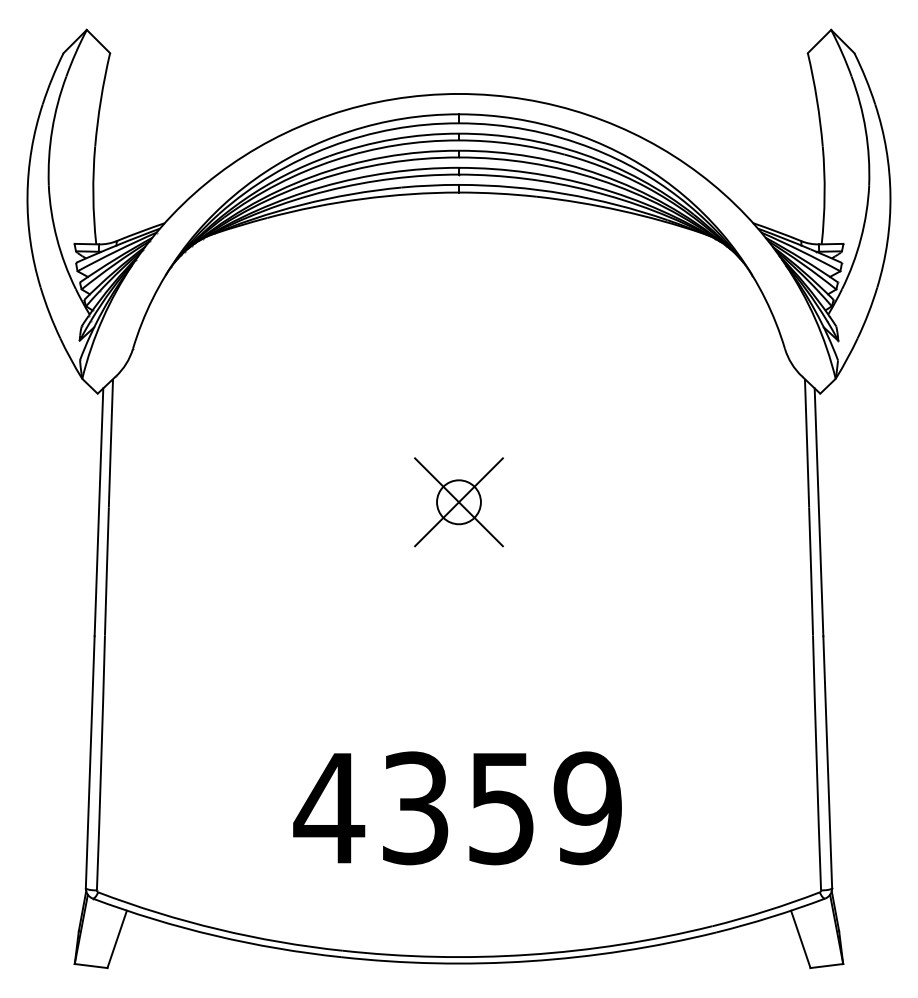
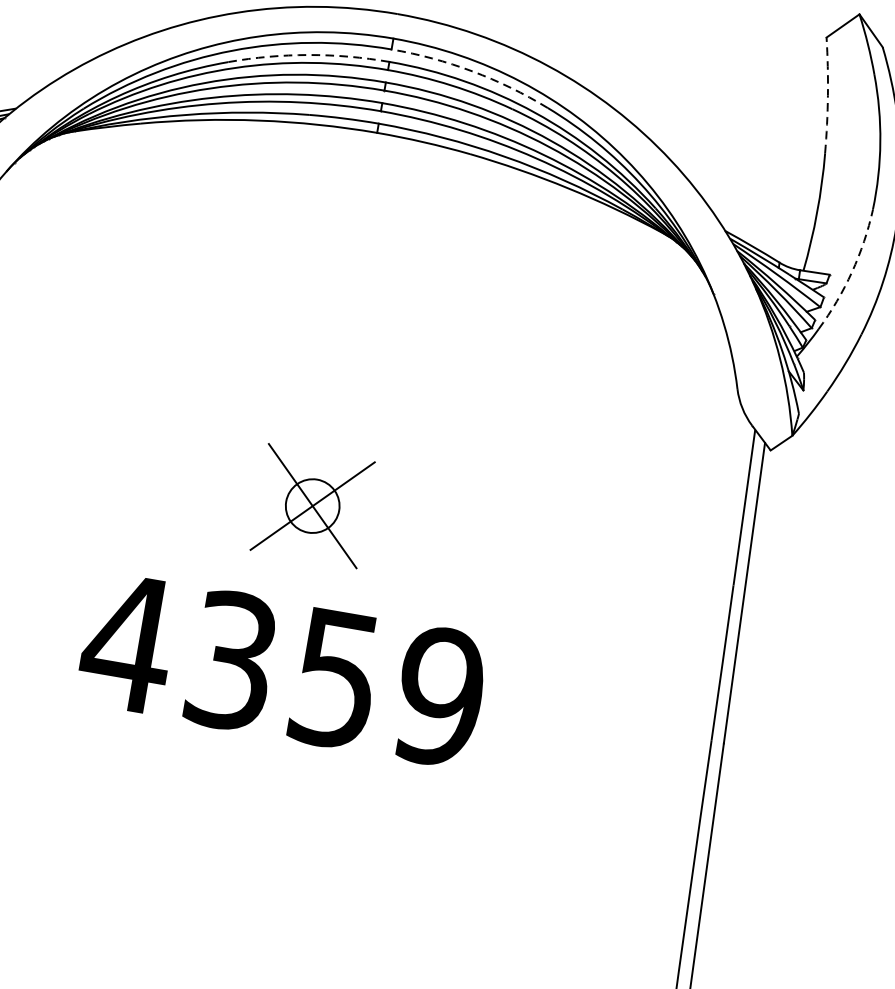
arc: (817, 99) -> (828, 95), solid -> dashed
arc: (527, 129) -> (472, 71), solid -> dashed
arc: (393, 139) -> (309, 55), solid -> dashed
arc: (861, 238) -> (852, 272), solid -> dashed
text: (457, 808) -> (282, 669), moved

